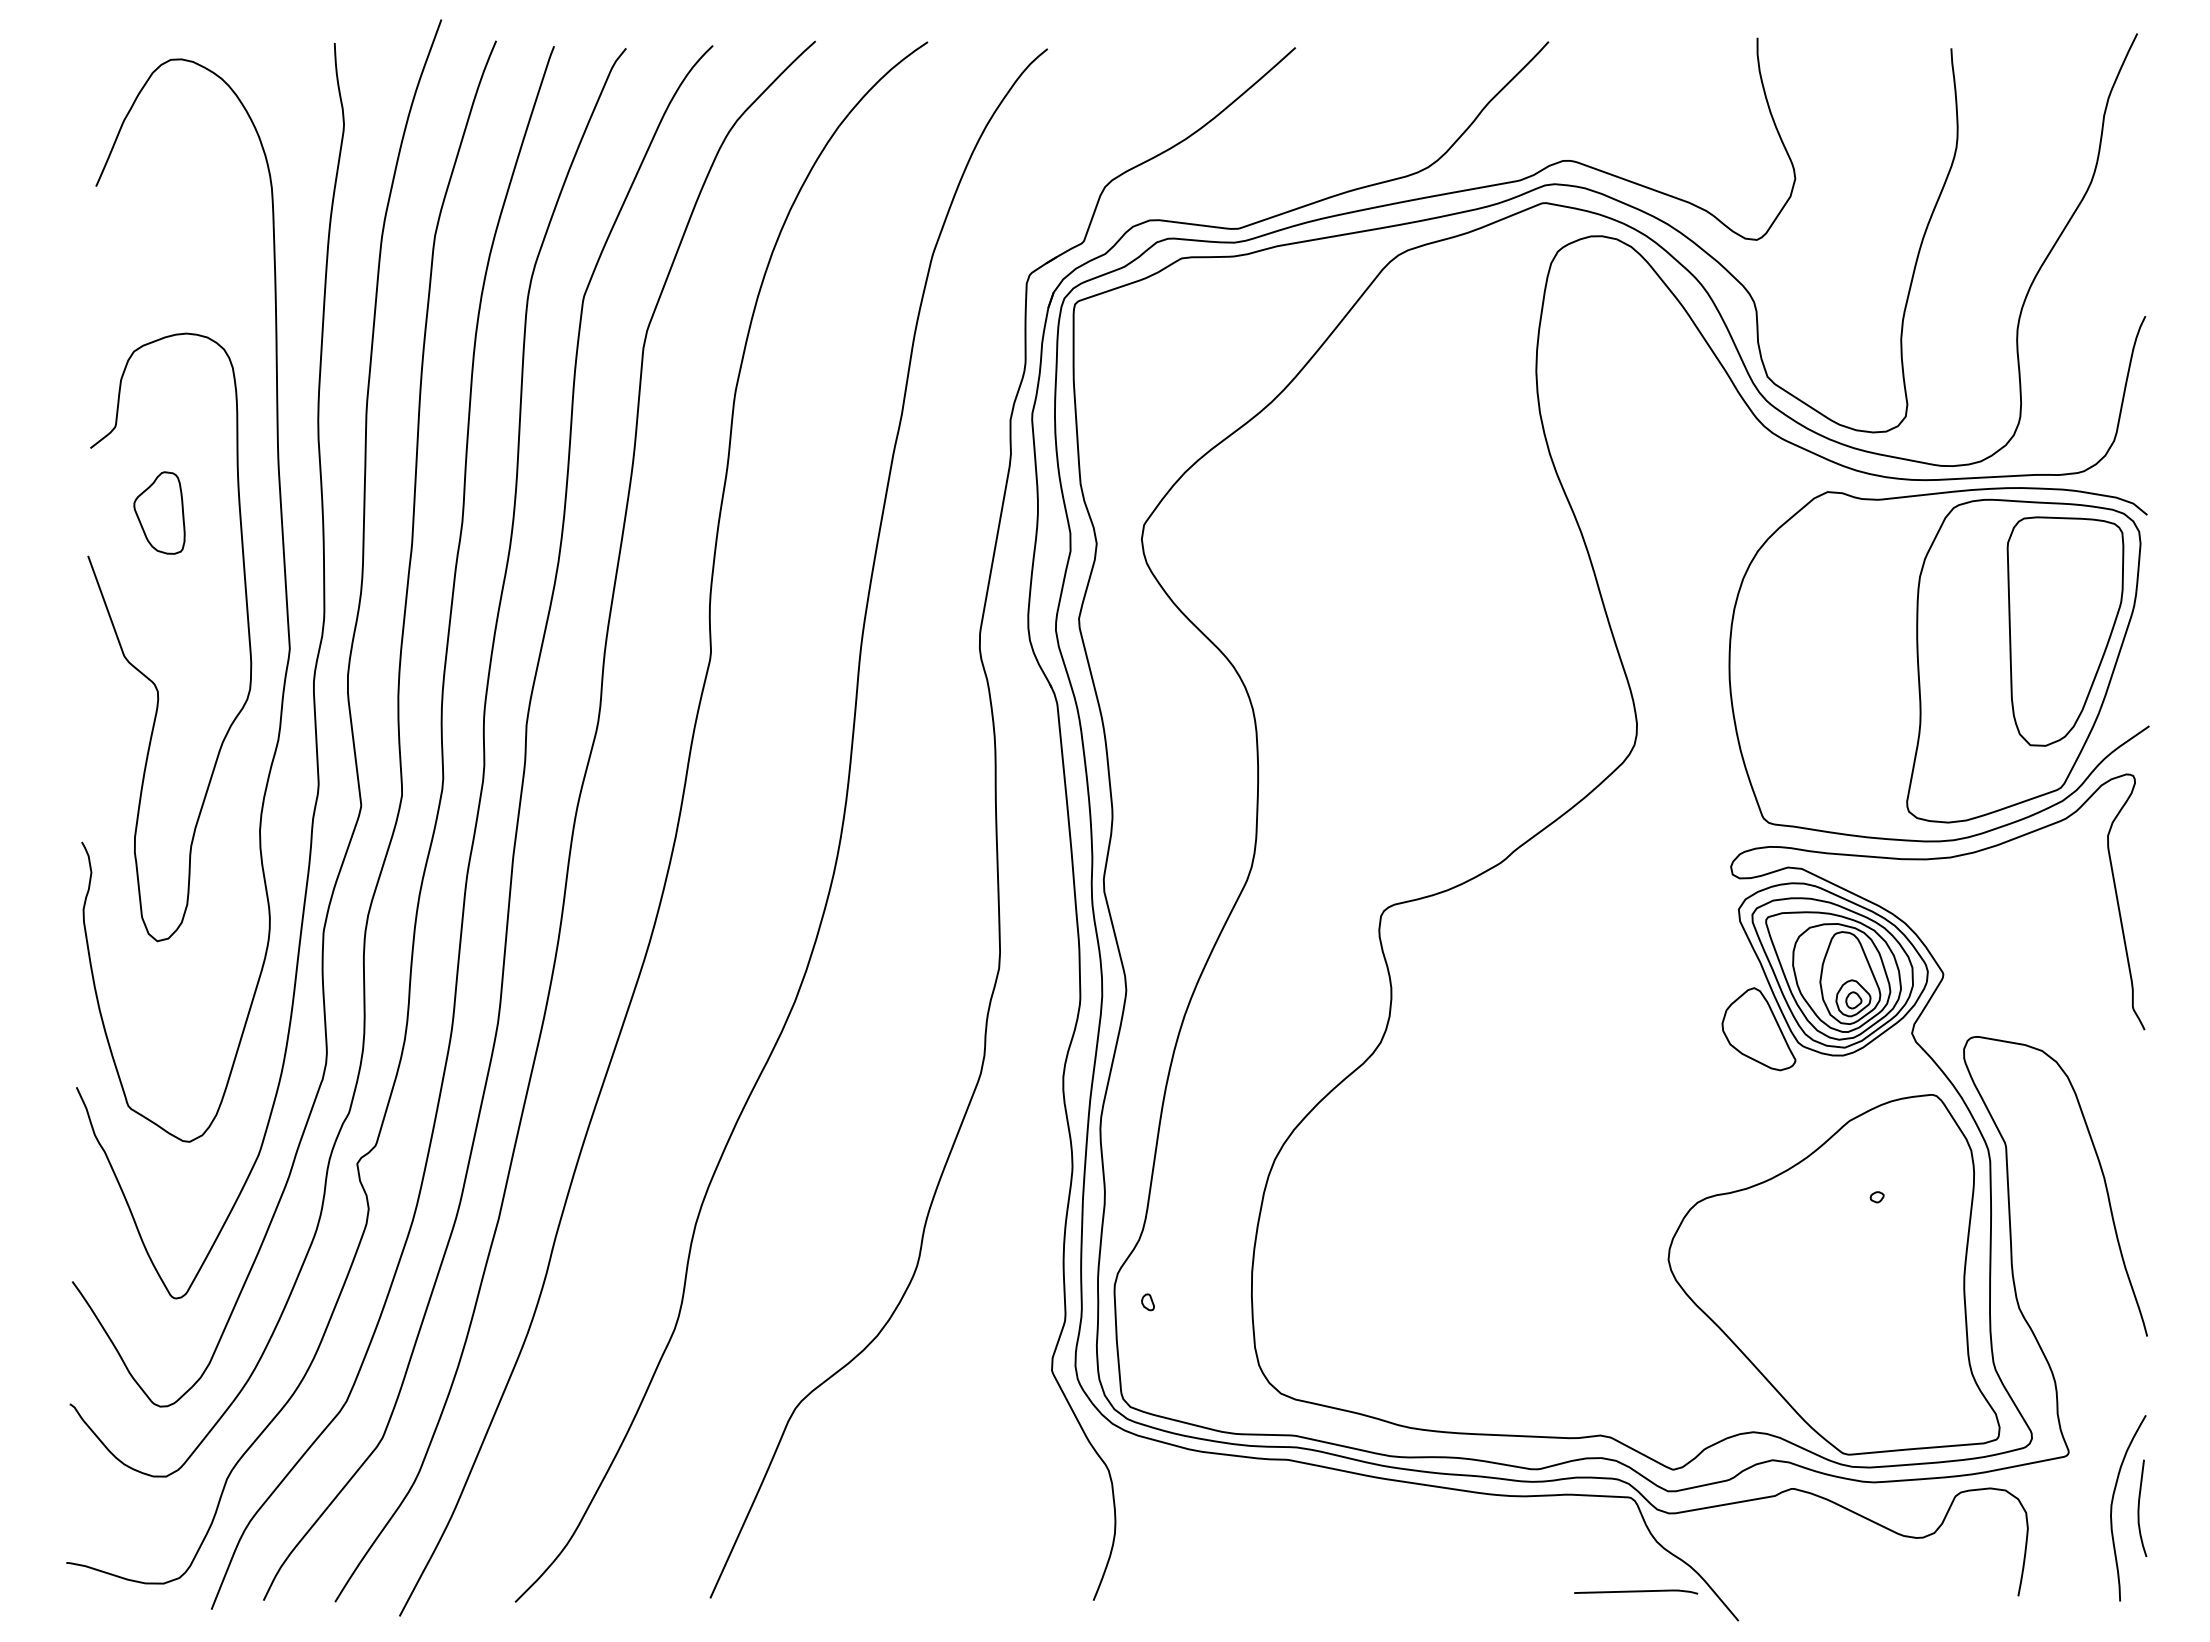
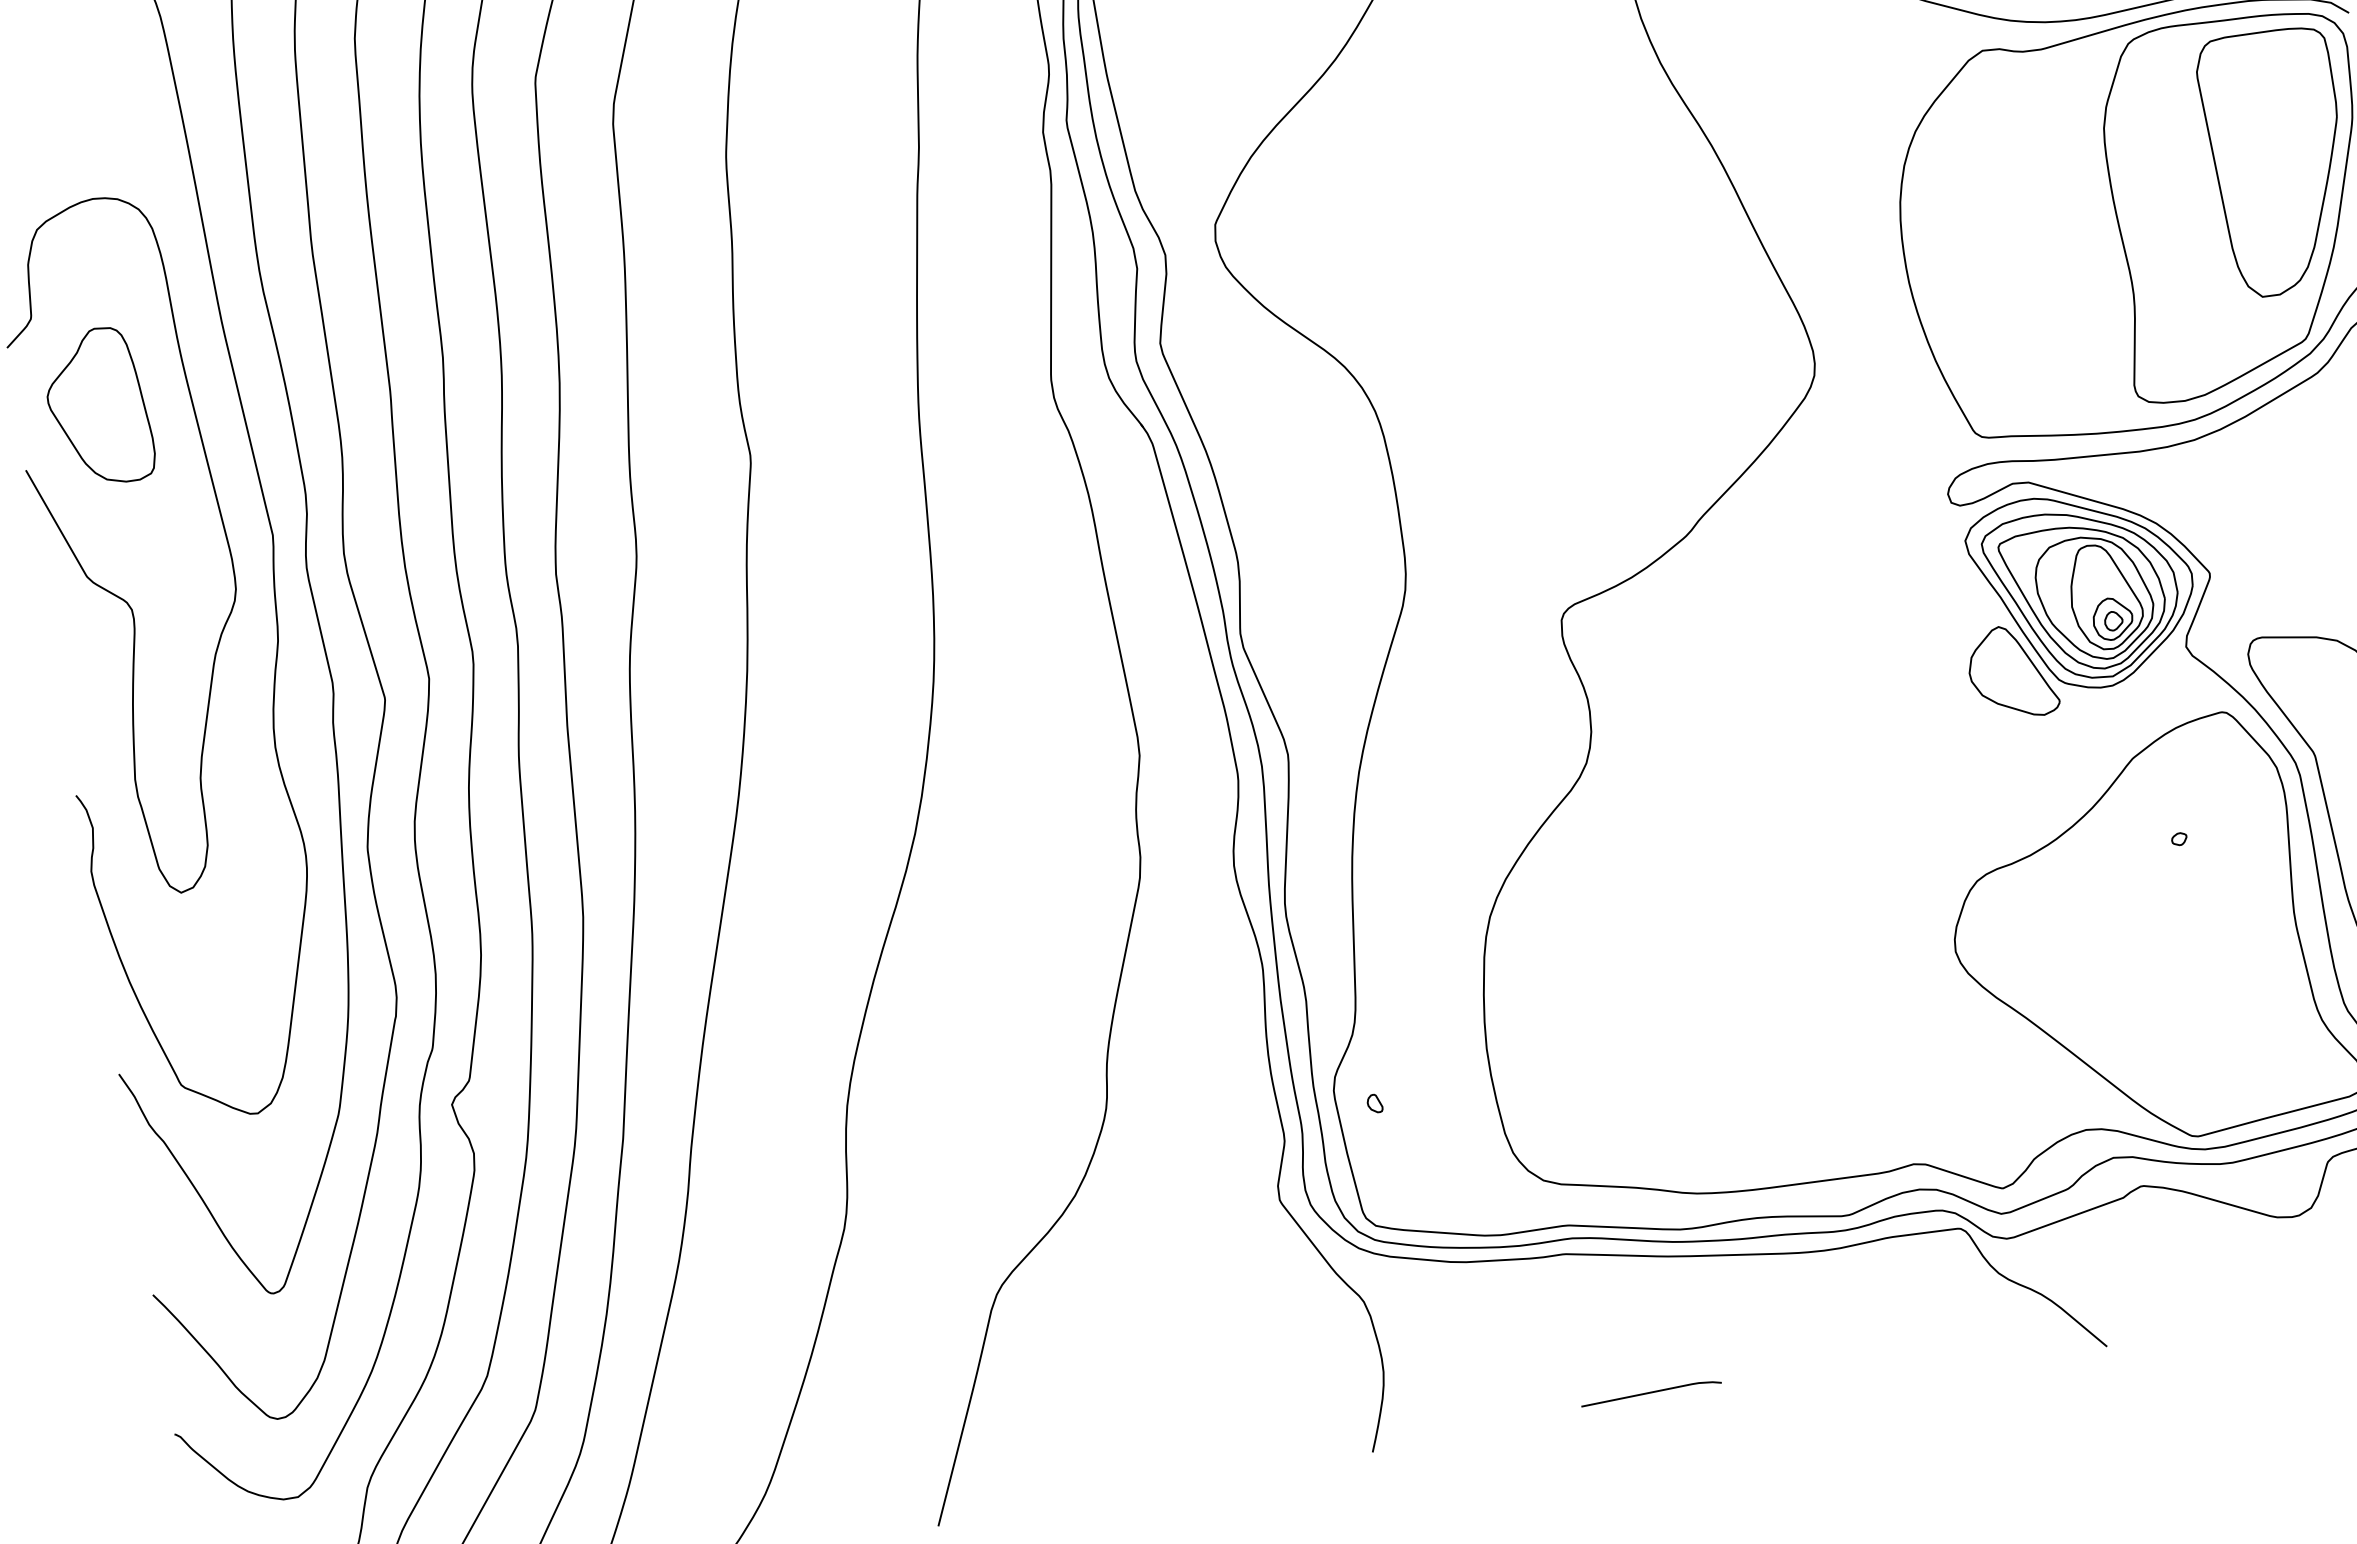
part: (159, 512) -> (98, 406), size x1.67
line: (1636, 1591) -> (1651, 1392), moved

